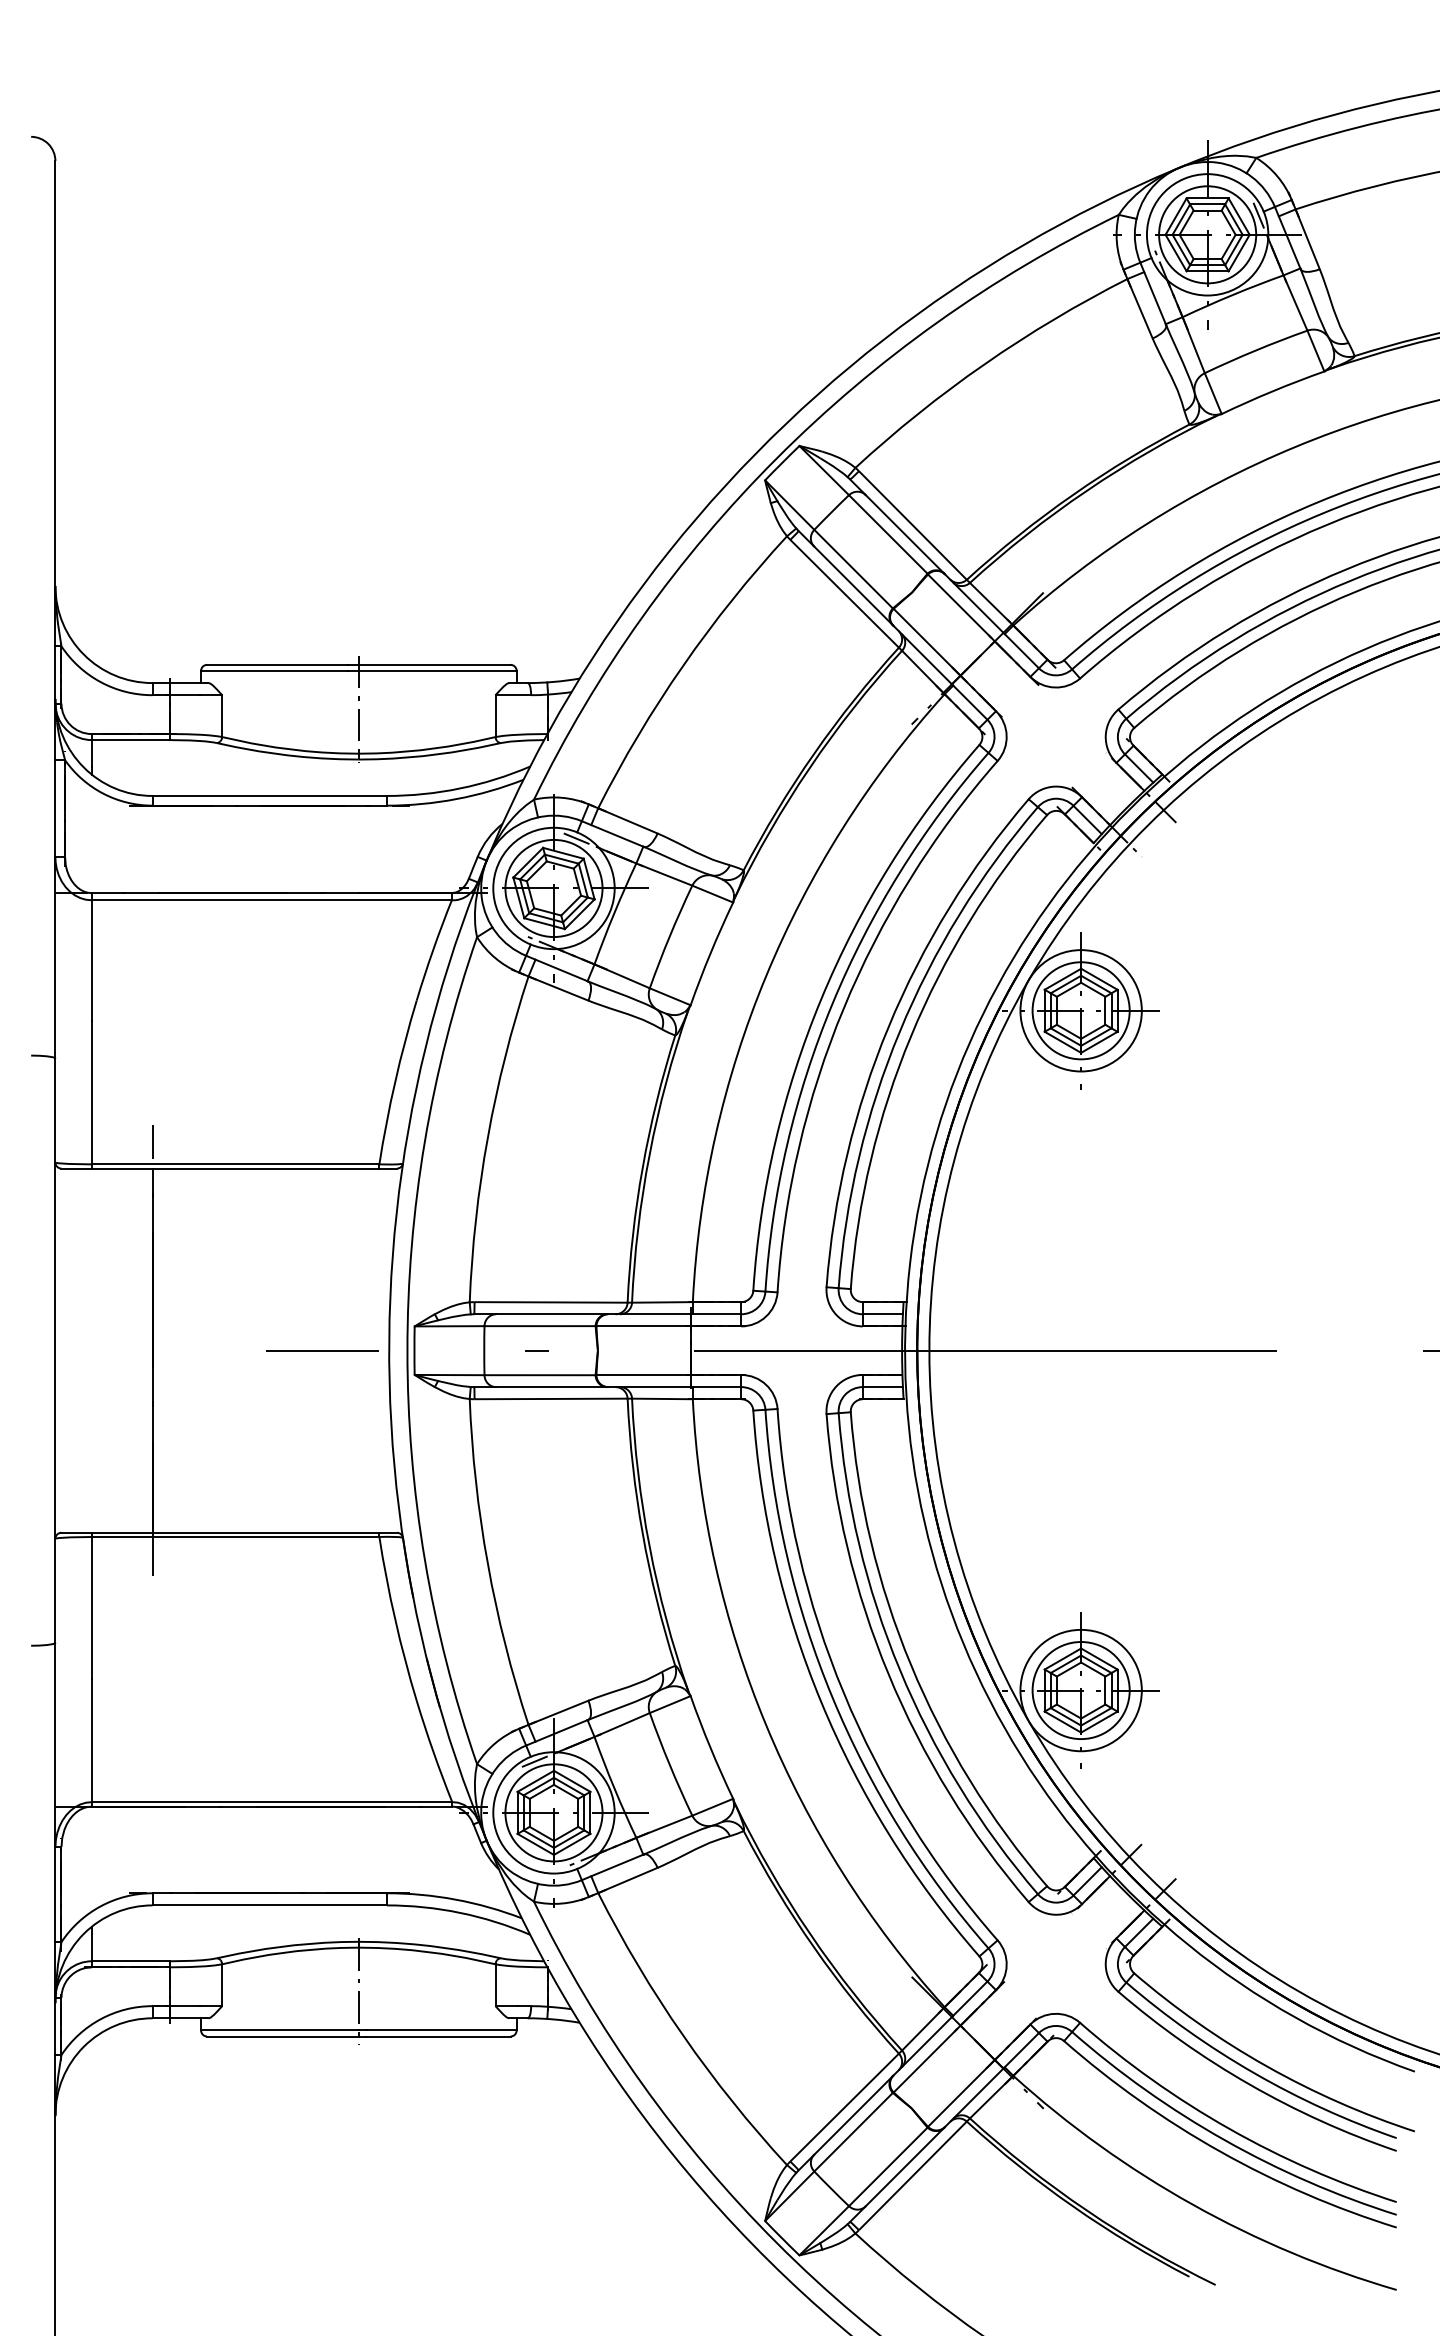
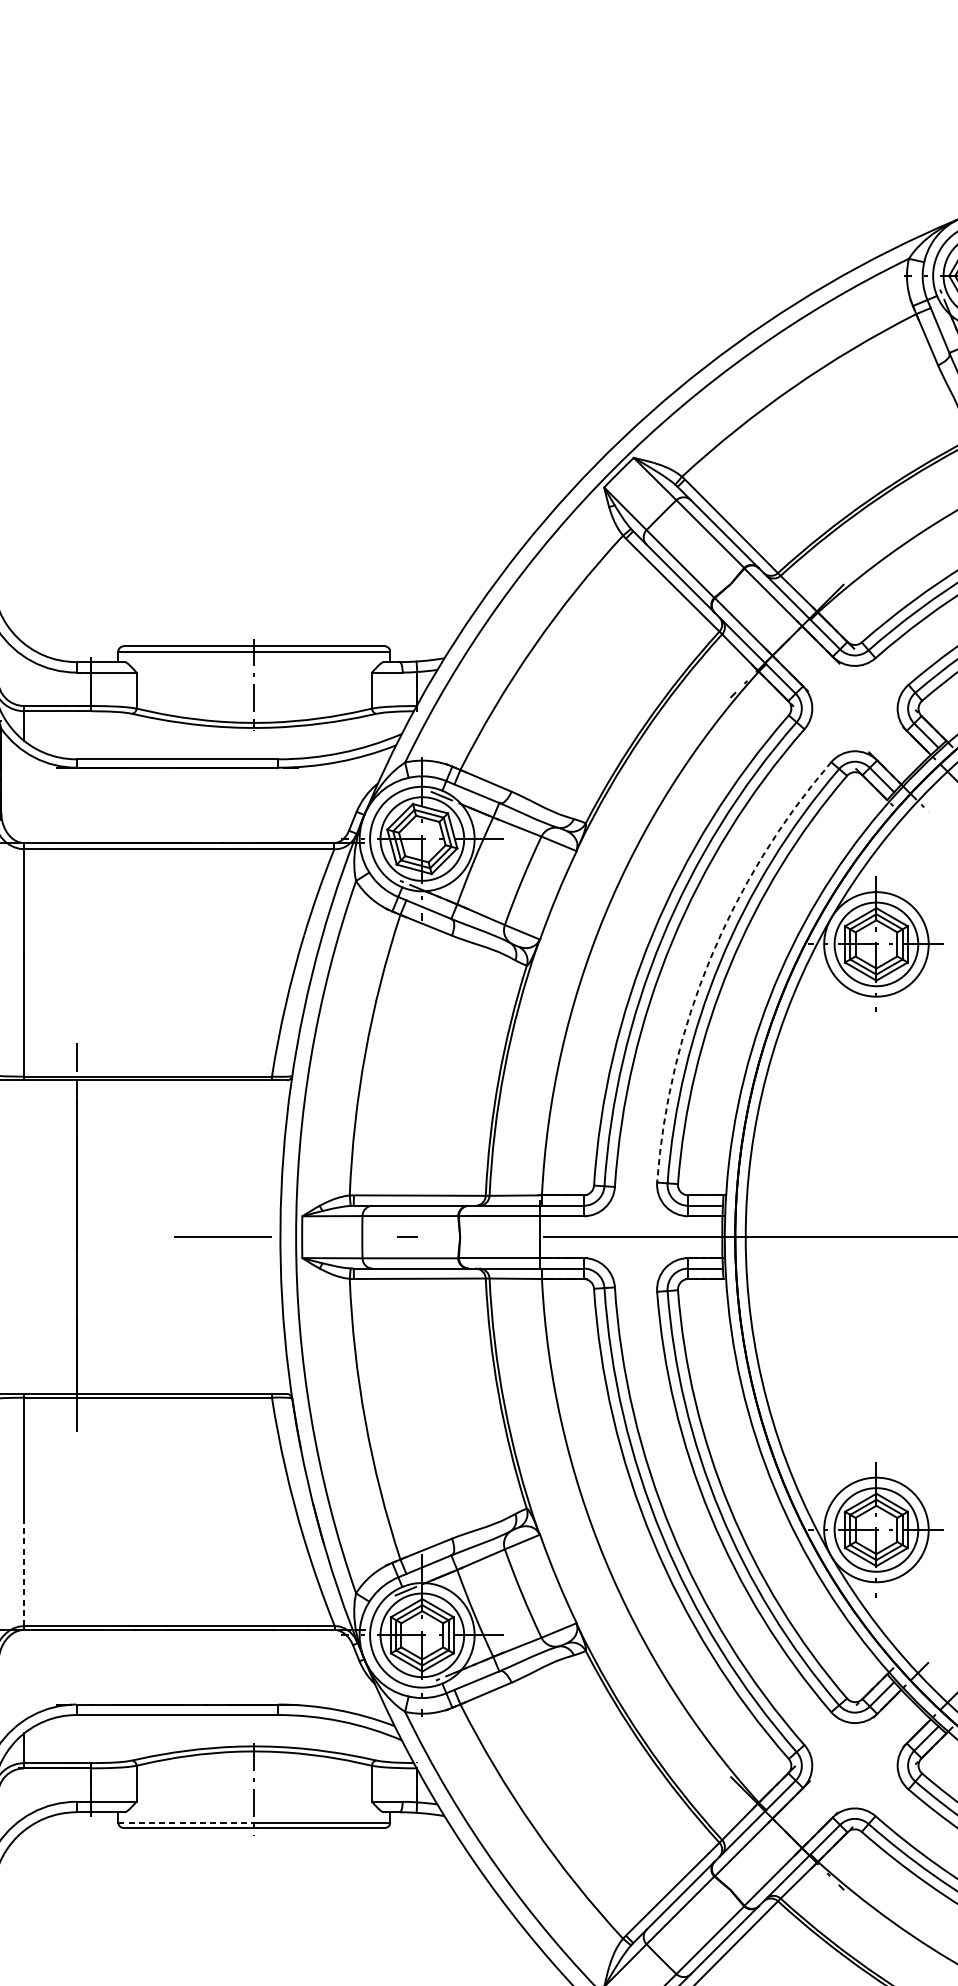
arc: (888, 1027) -> (710, 958), solid -> dashed
line: (91, 1740) -> (23, 1572), solid -> dashed
line: (279, 2030) -> (185, 1822), solid -> dashed

